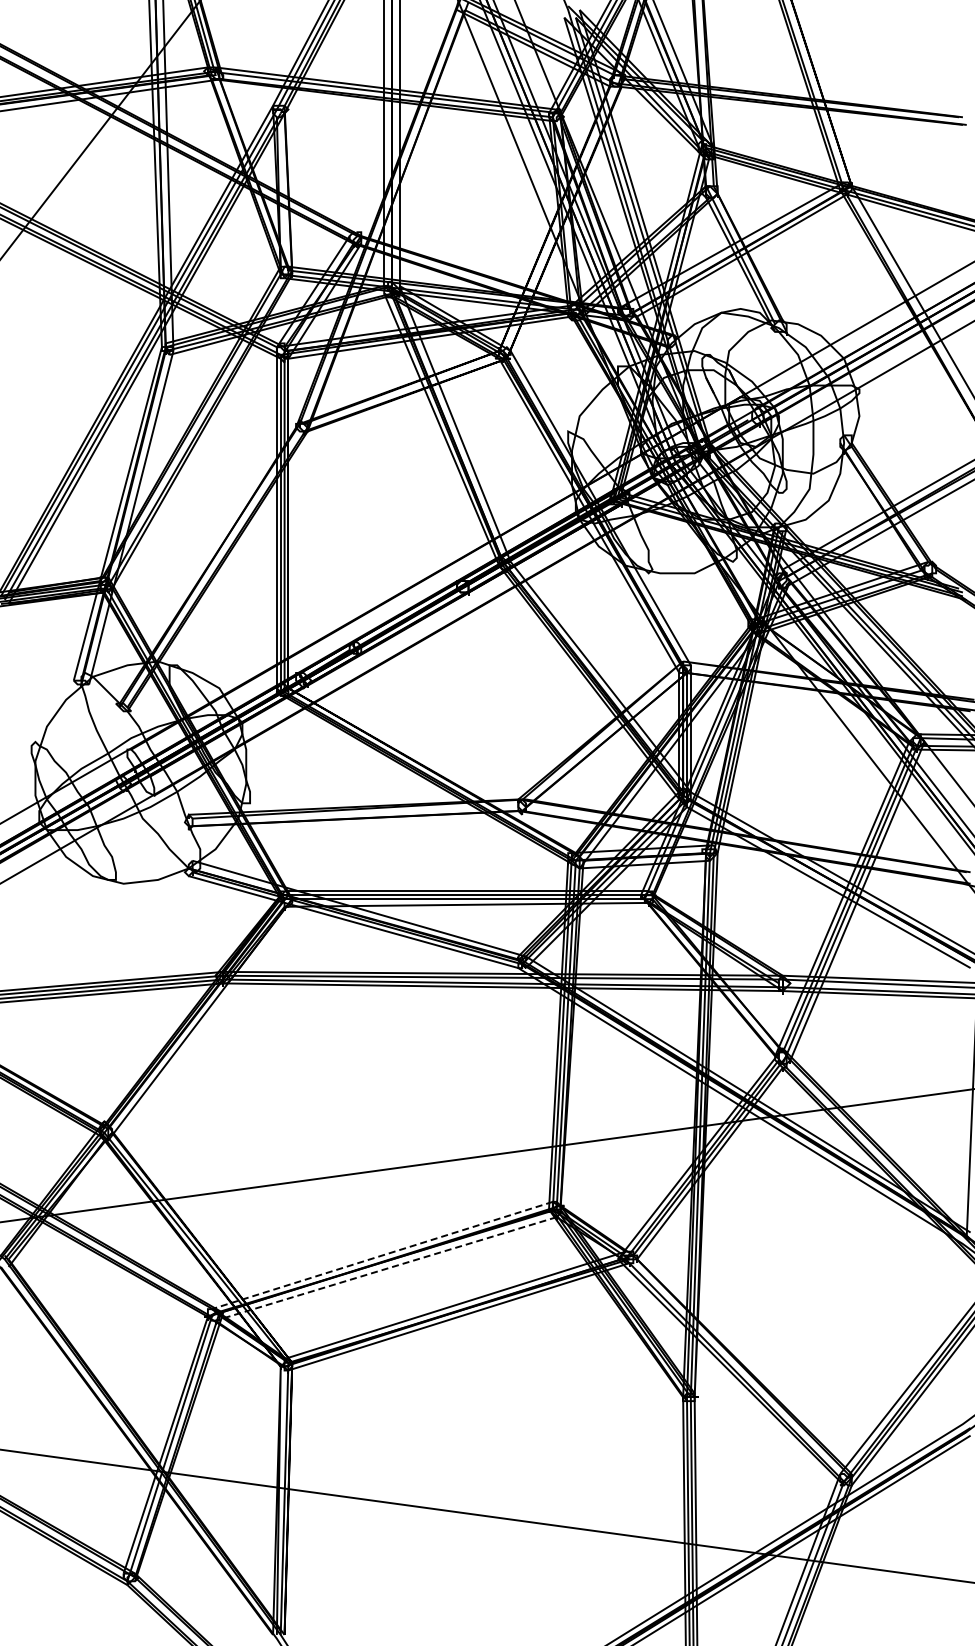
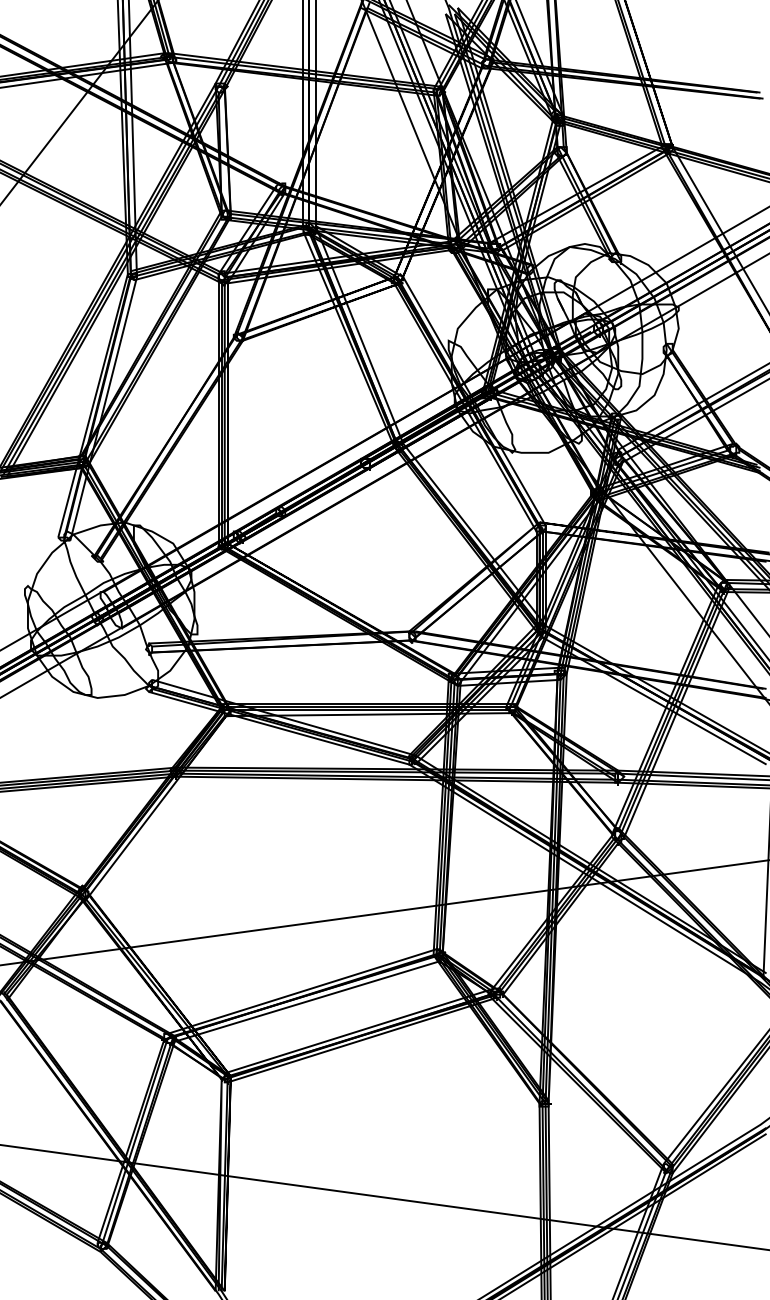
line: (382, 1255) -> (302, 991), dashed -> solid
line: (385, 1269) -> (304, 1002), dashed -> solid

